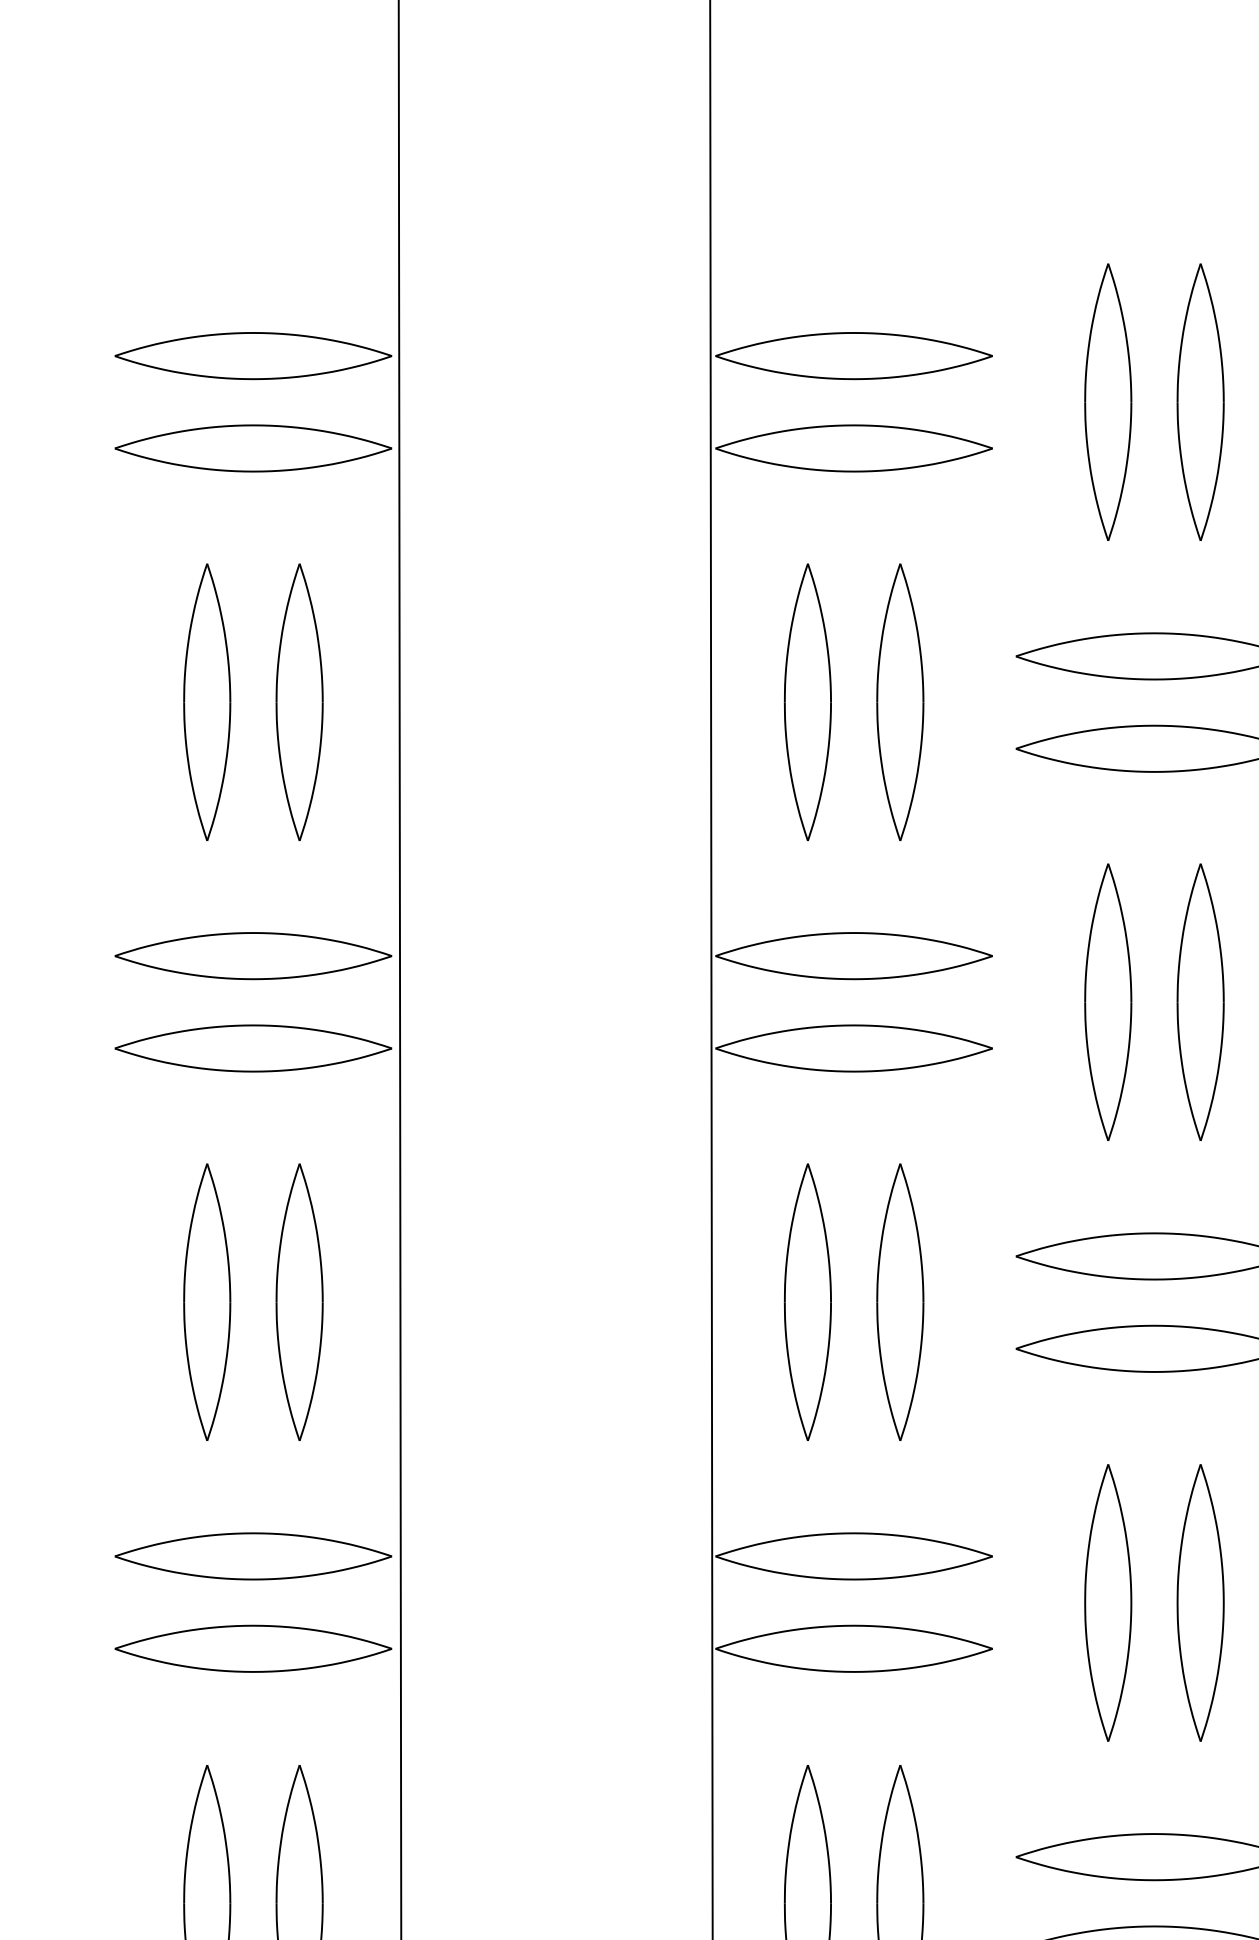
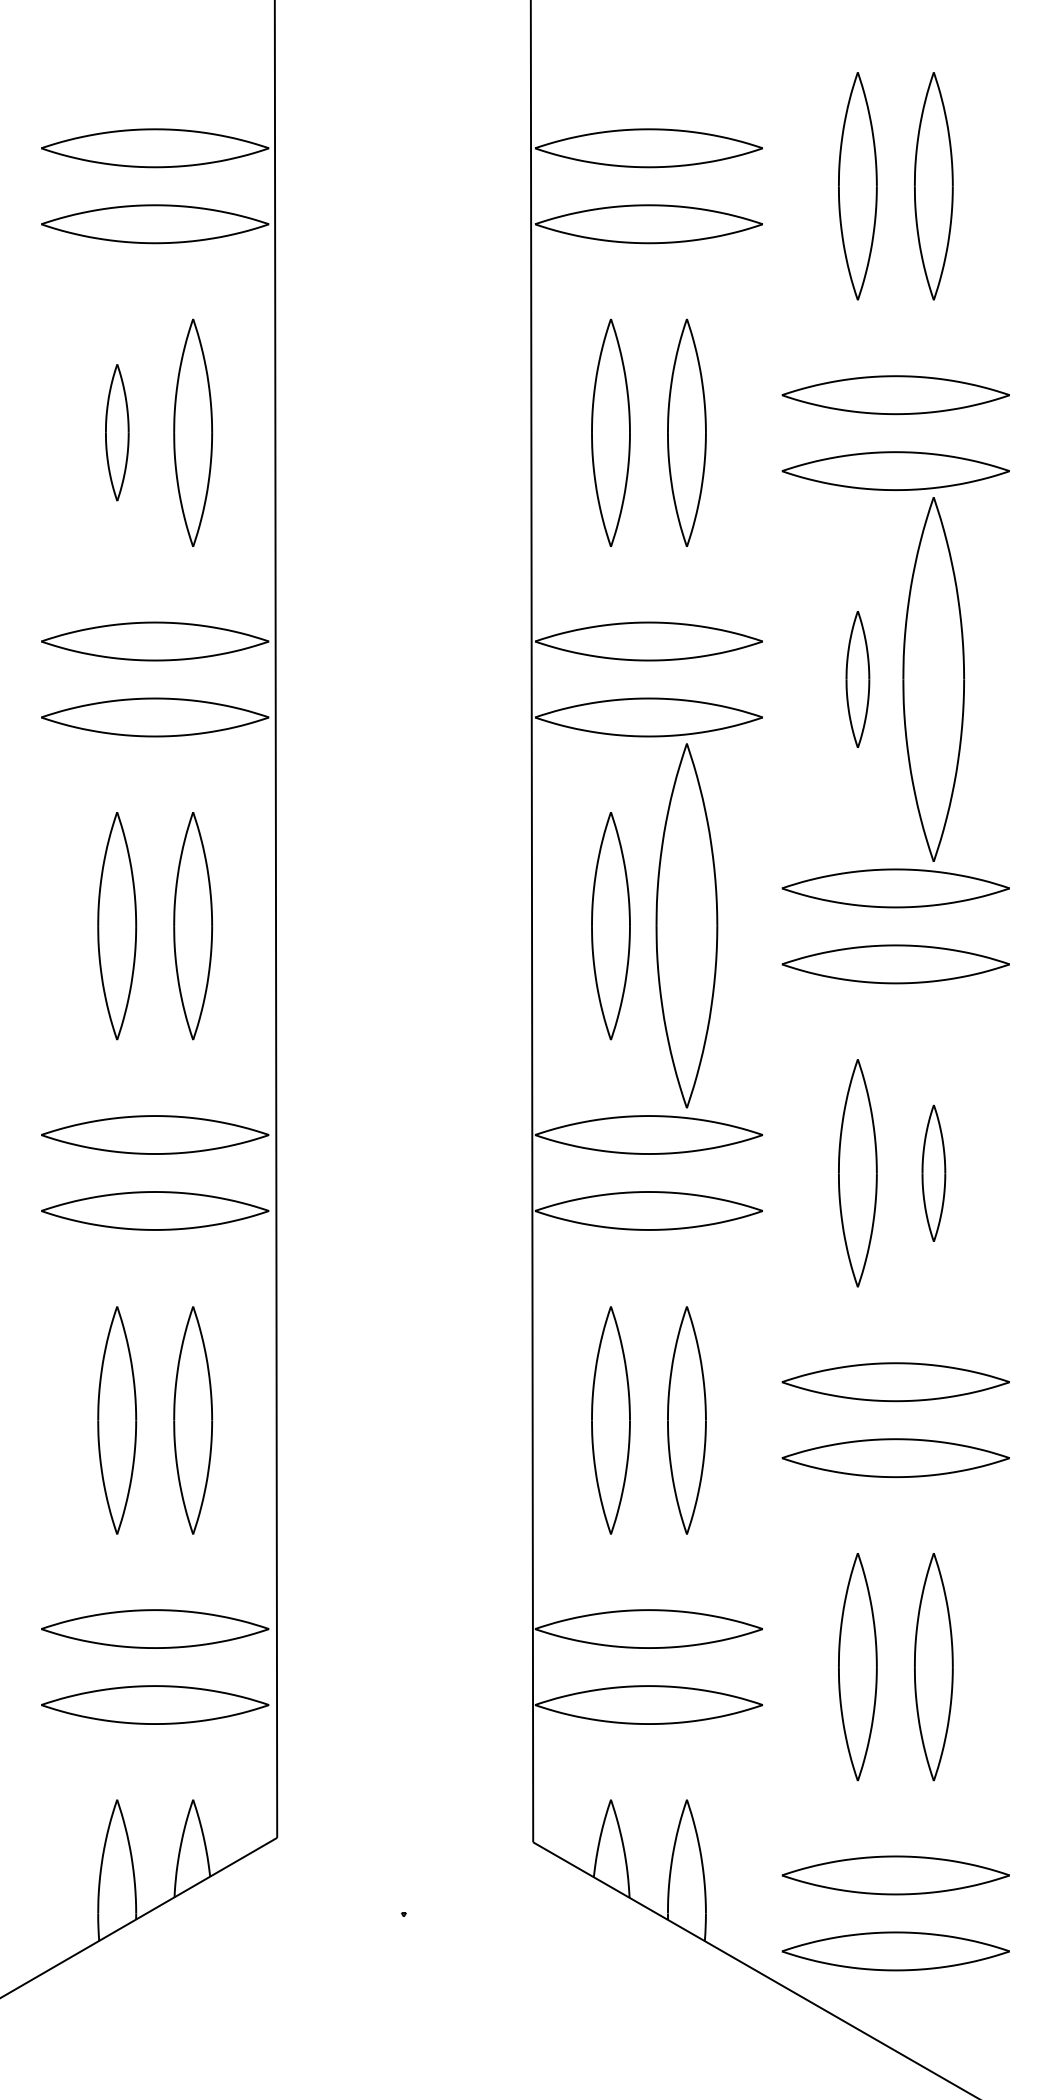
part: (207, 701) -> (117, 432), size x0.6
part: (1107, 1002) -> (857, 679), size x0.6
part: (1200, 1002) -> (933, 679), size x1.6
part: (899, 1302) -> (686, 926), size x1.6
part: (1200, 1603) -> (933, 1173), size x0.6

